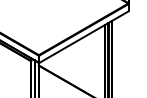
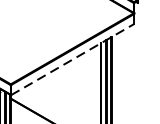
line: (83, 37) -> (72, 60), solid -> dashed

